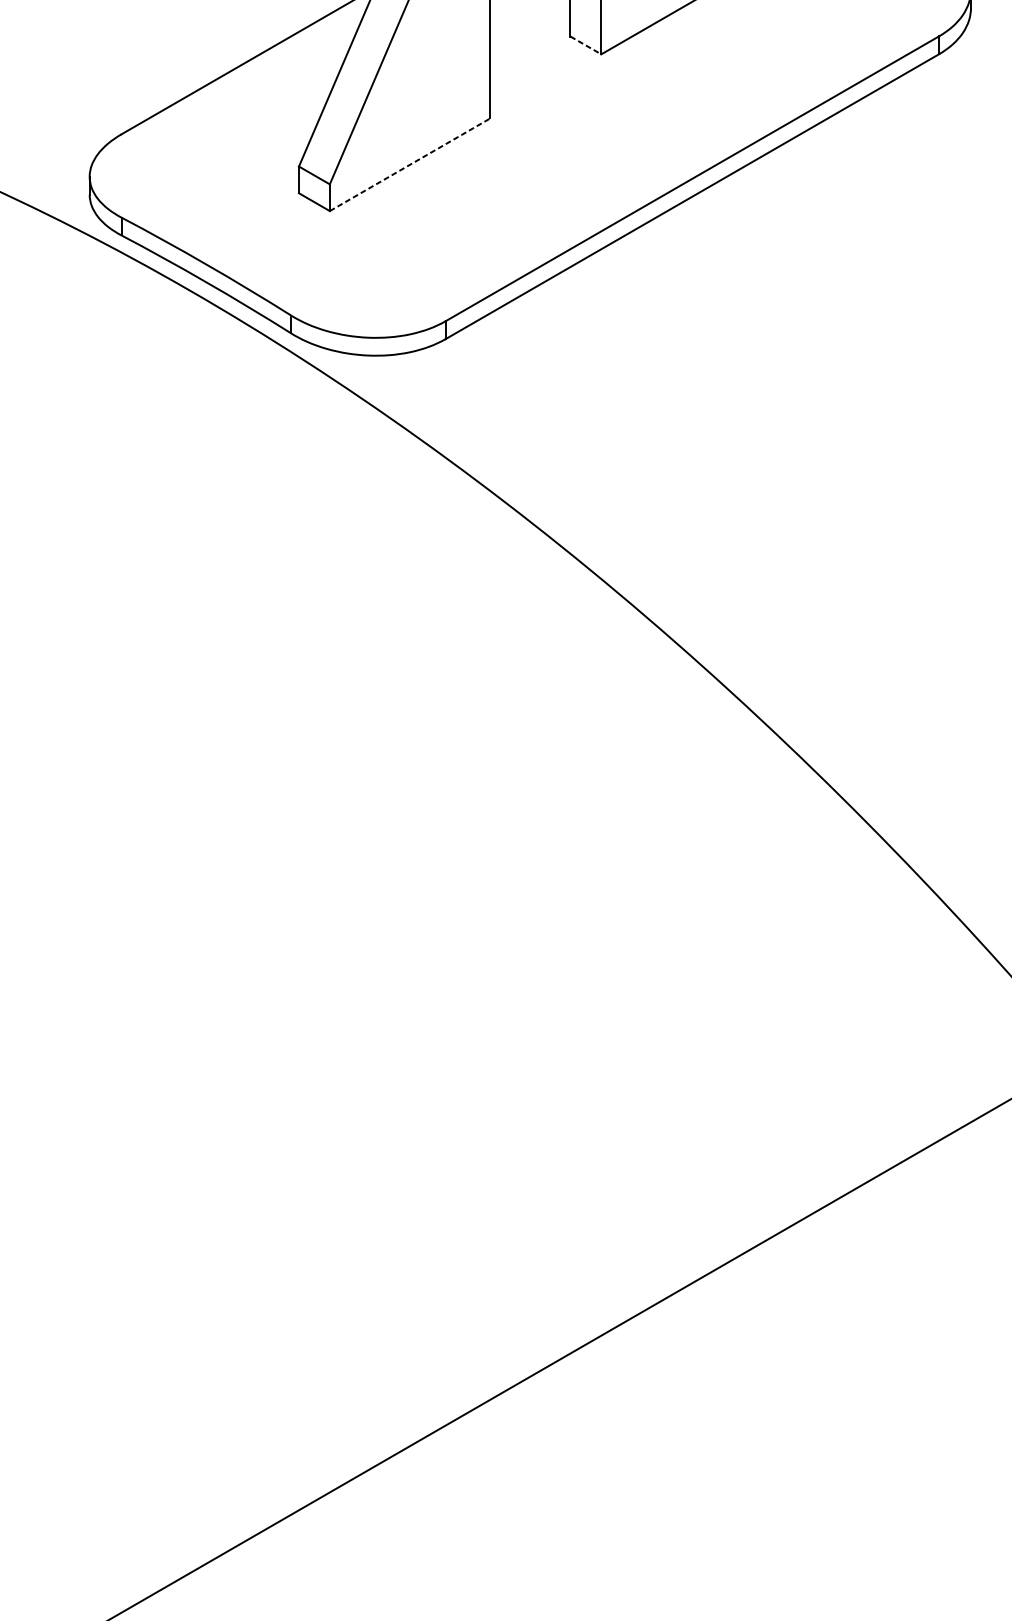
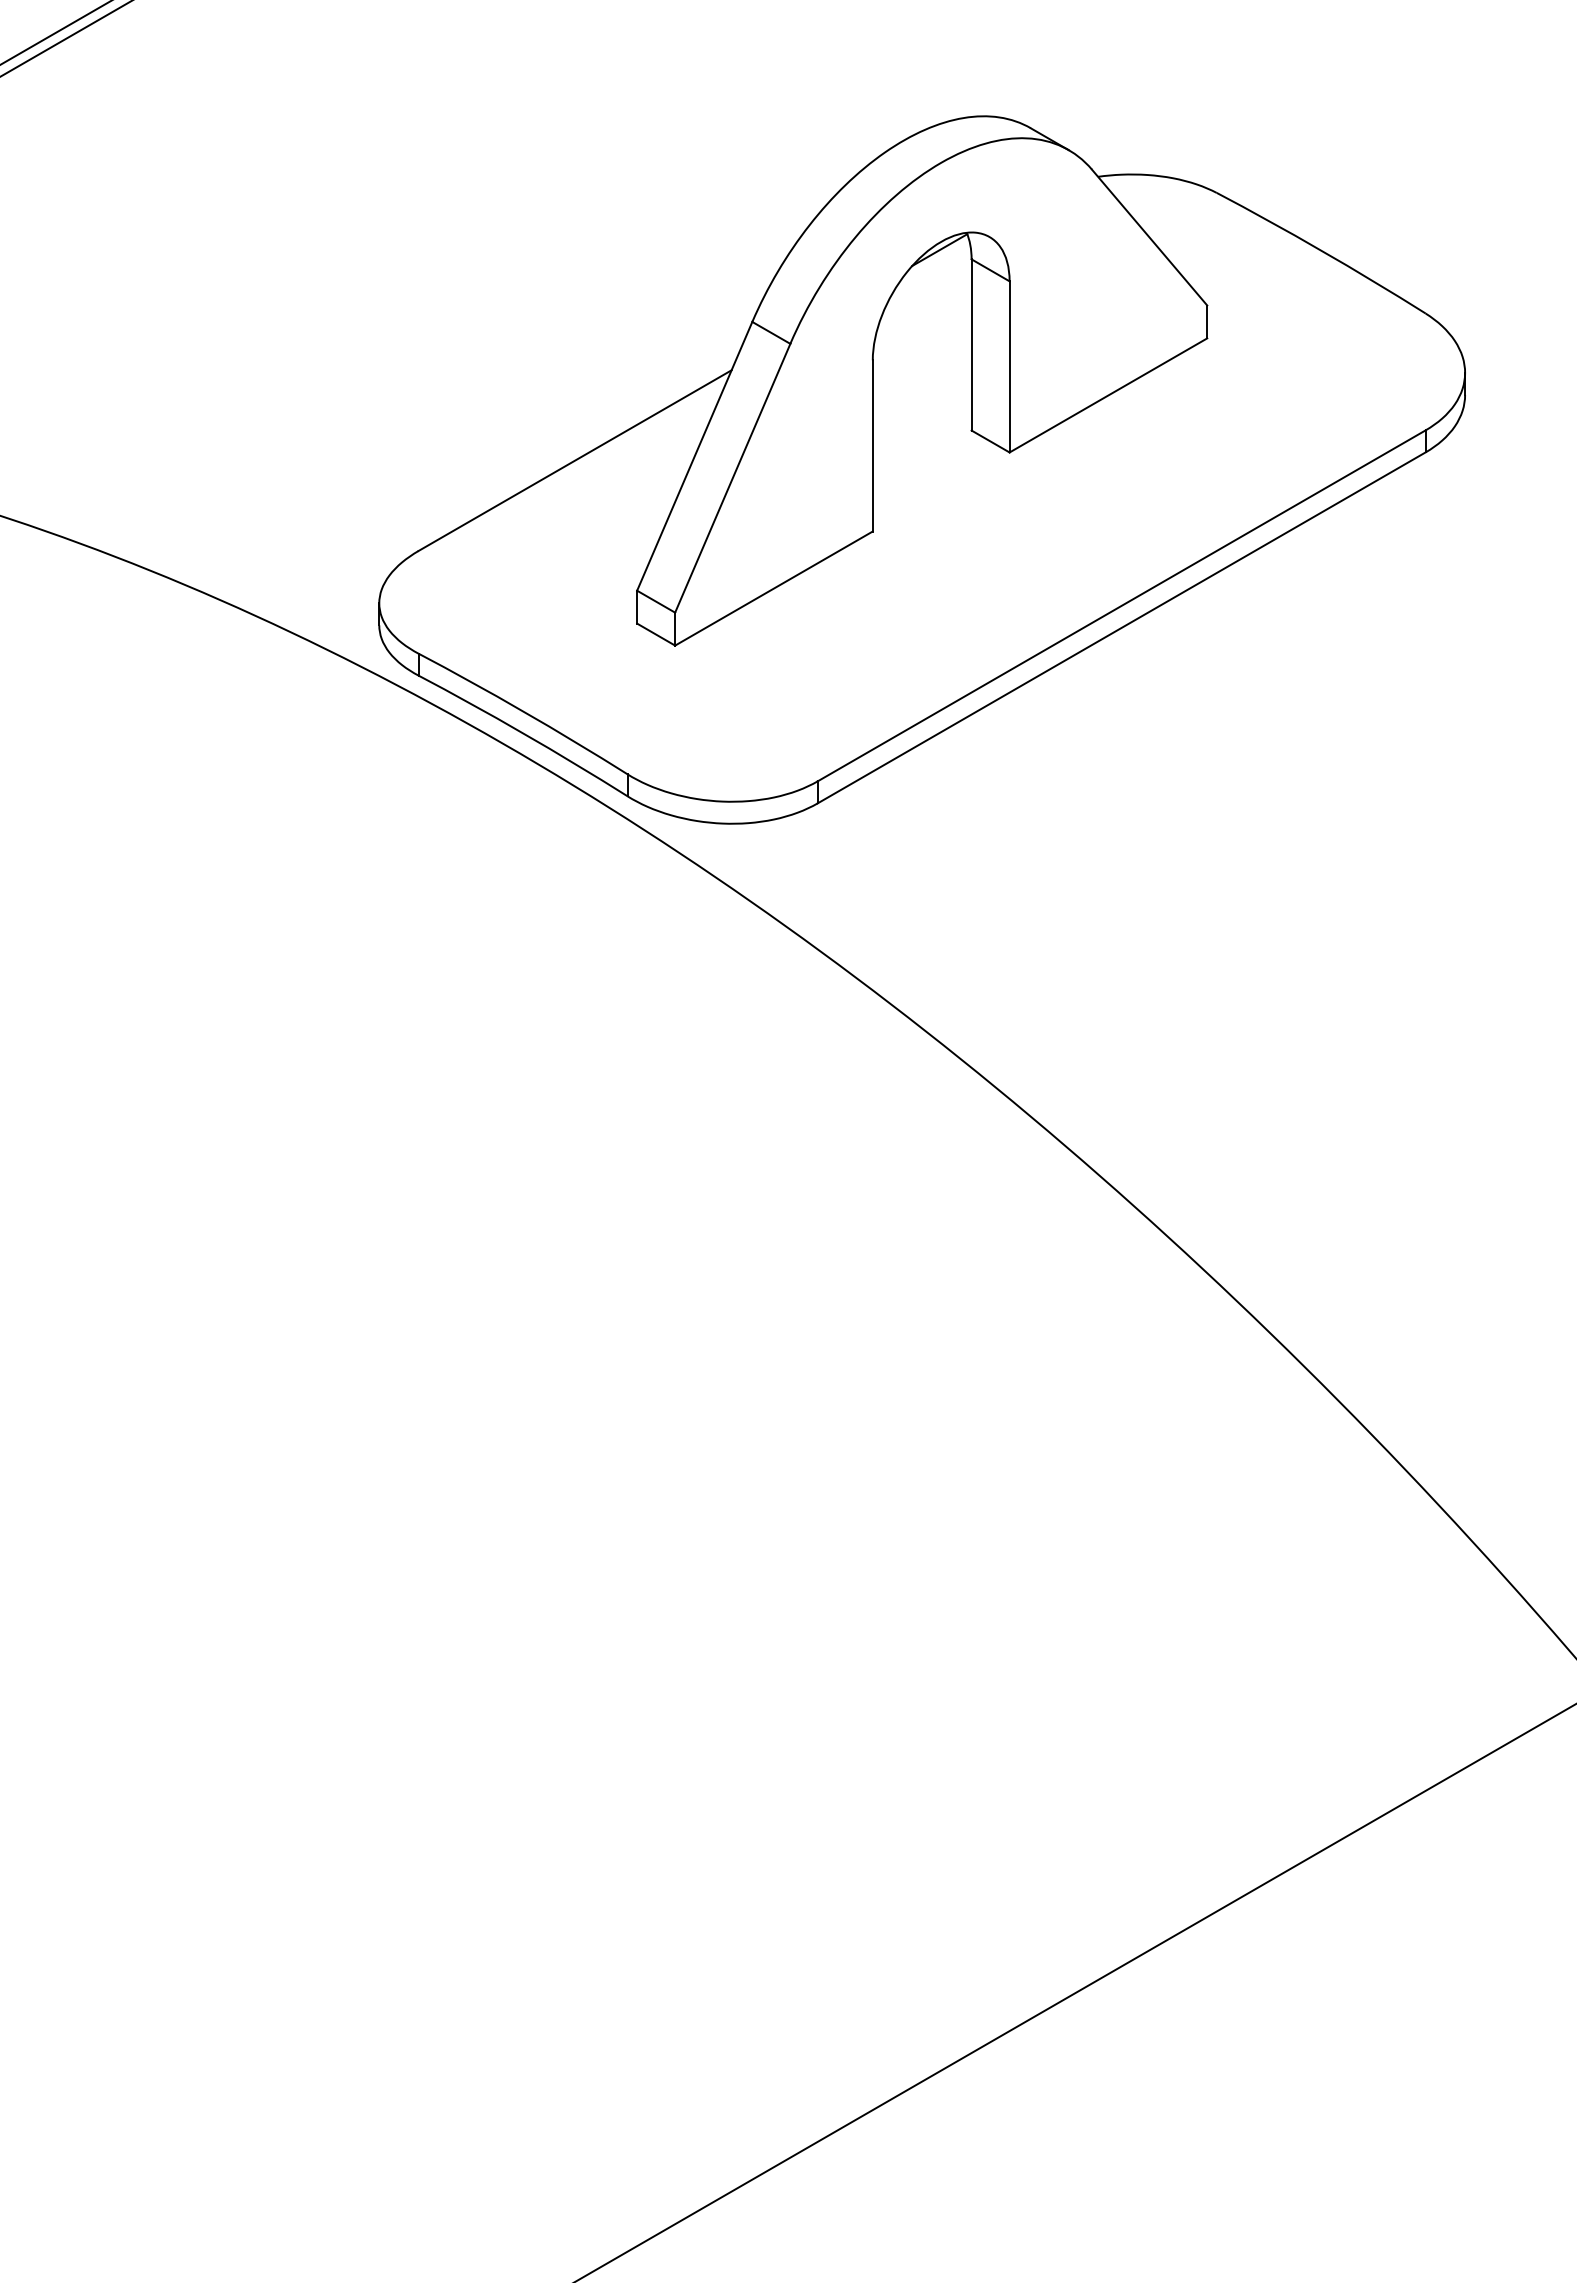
line: (585, 45) -> (990, 441), dashed -> solid
line: (410, 164) -> (774, 588), dashed -> solid

